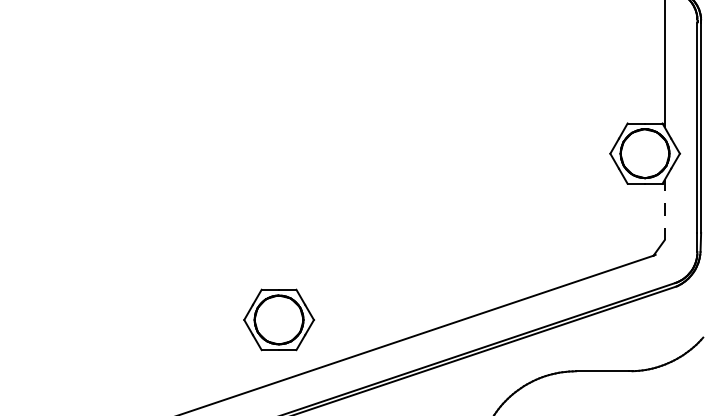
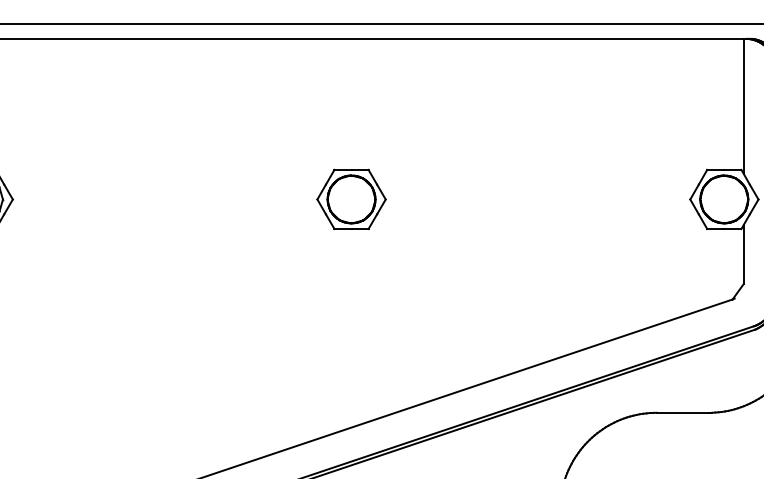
line: (664, 209) -> (743, 254), dashed -> solid
part: (279, 318) -> (351, 198), moved

